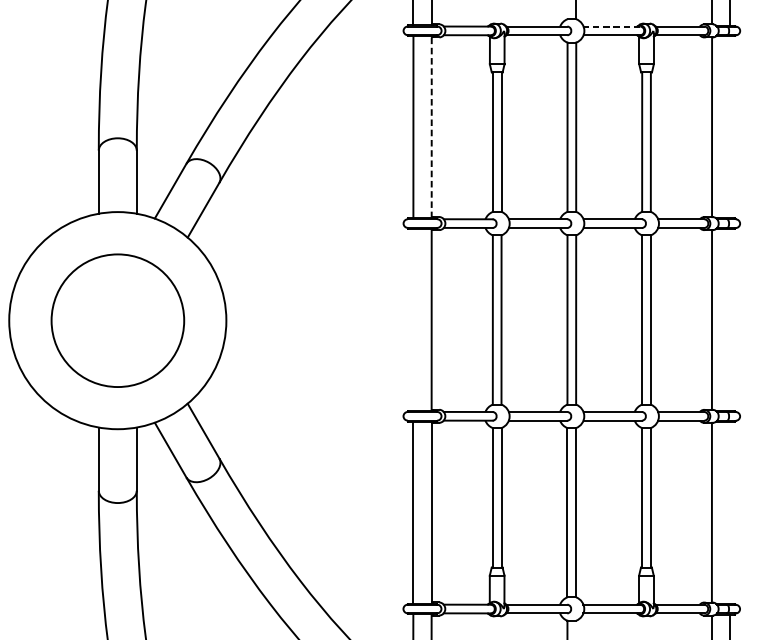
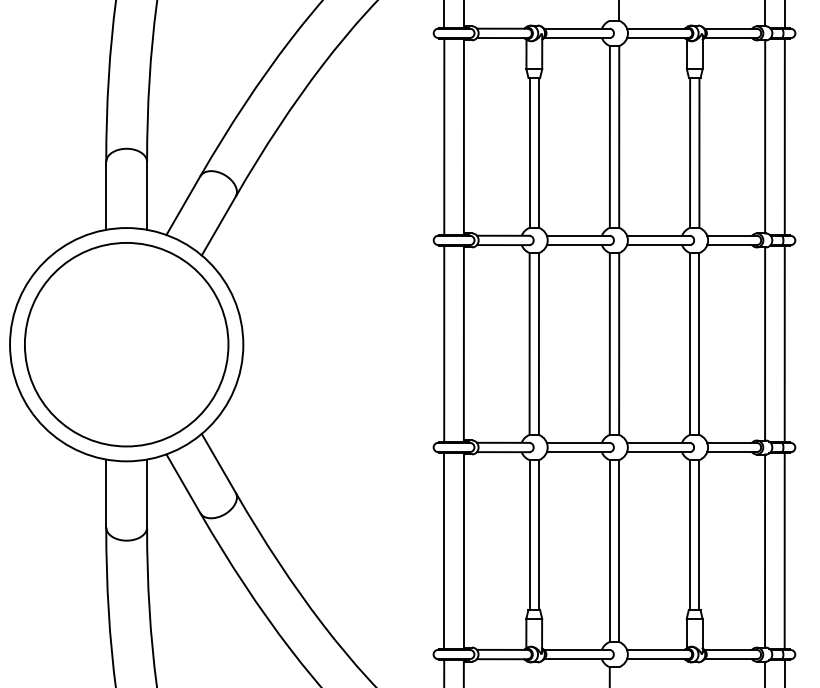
line: (611, 26) -> (657, 28), dashed -> solid
line: (431, 126) -> (463, 136), dashed -> solid
line: (730, 126) -> (784, 136), added
line: (413, 319) -> (444, 343), added
line: (730, 319) -> (784, 343), added
circle: (117, 320) -> (126, 344), size x1.43
line: (730, 512) -> (784, 550), added

